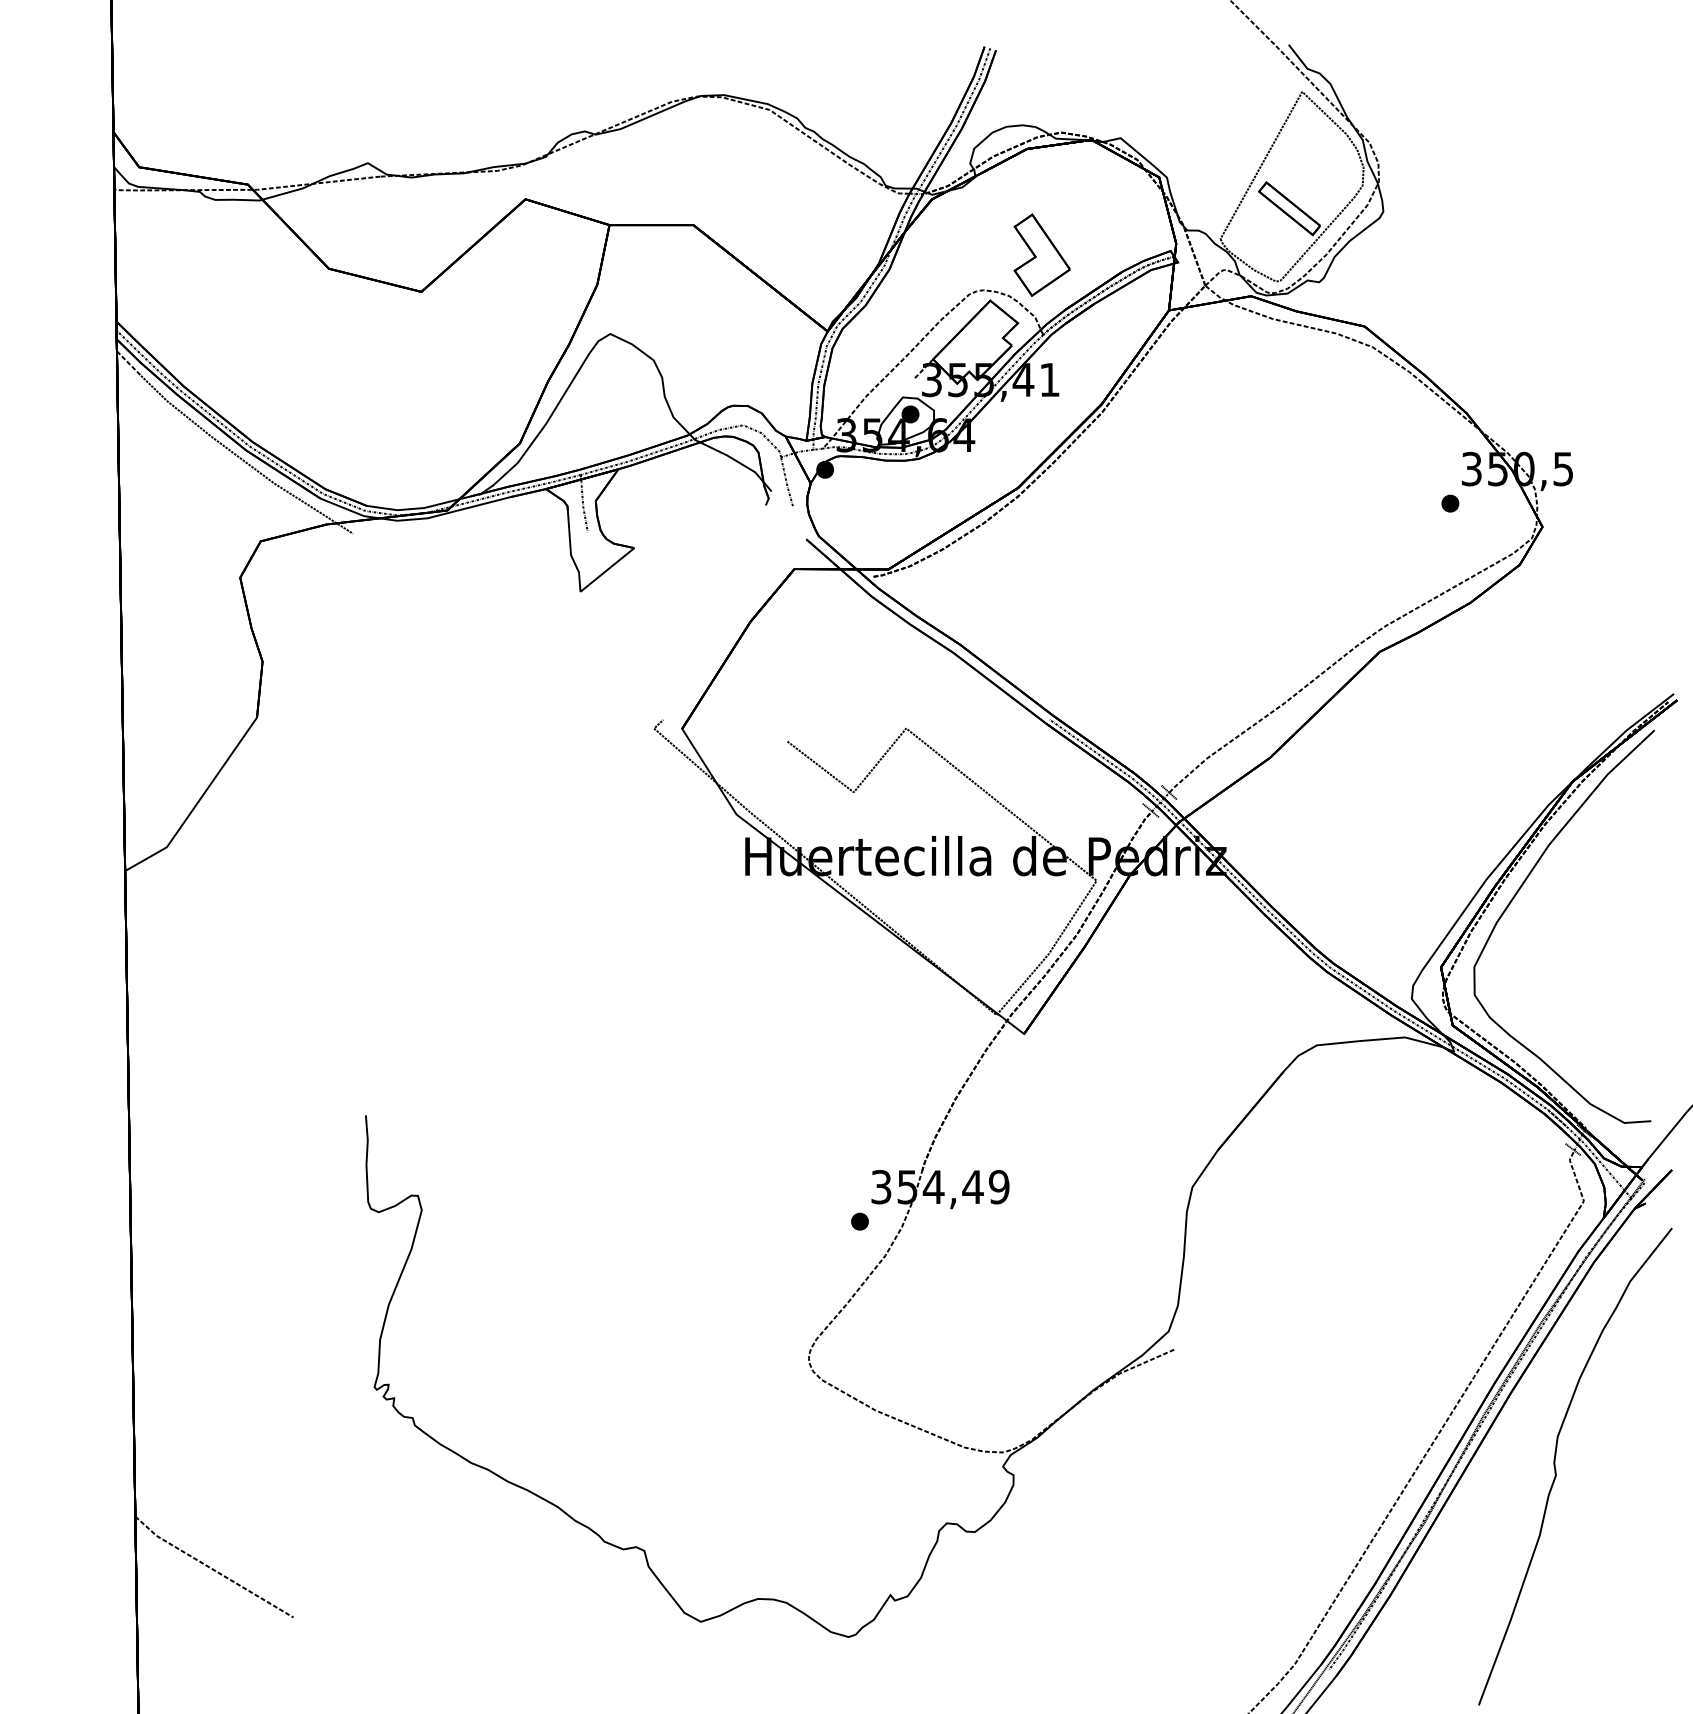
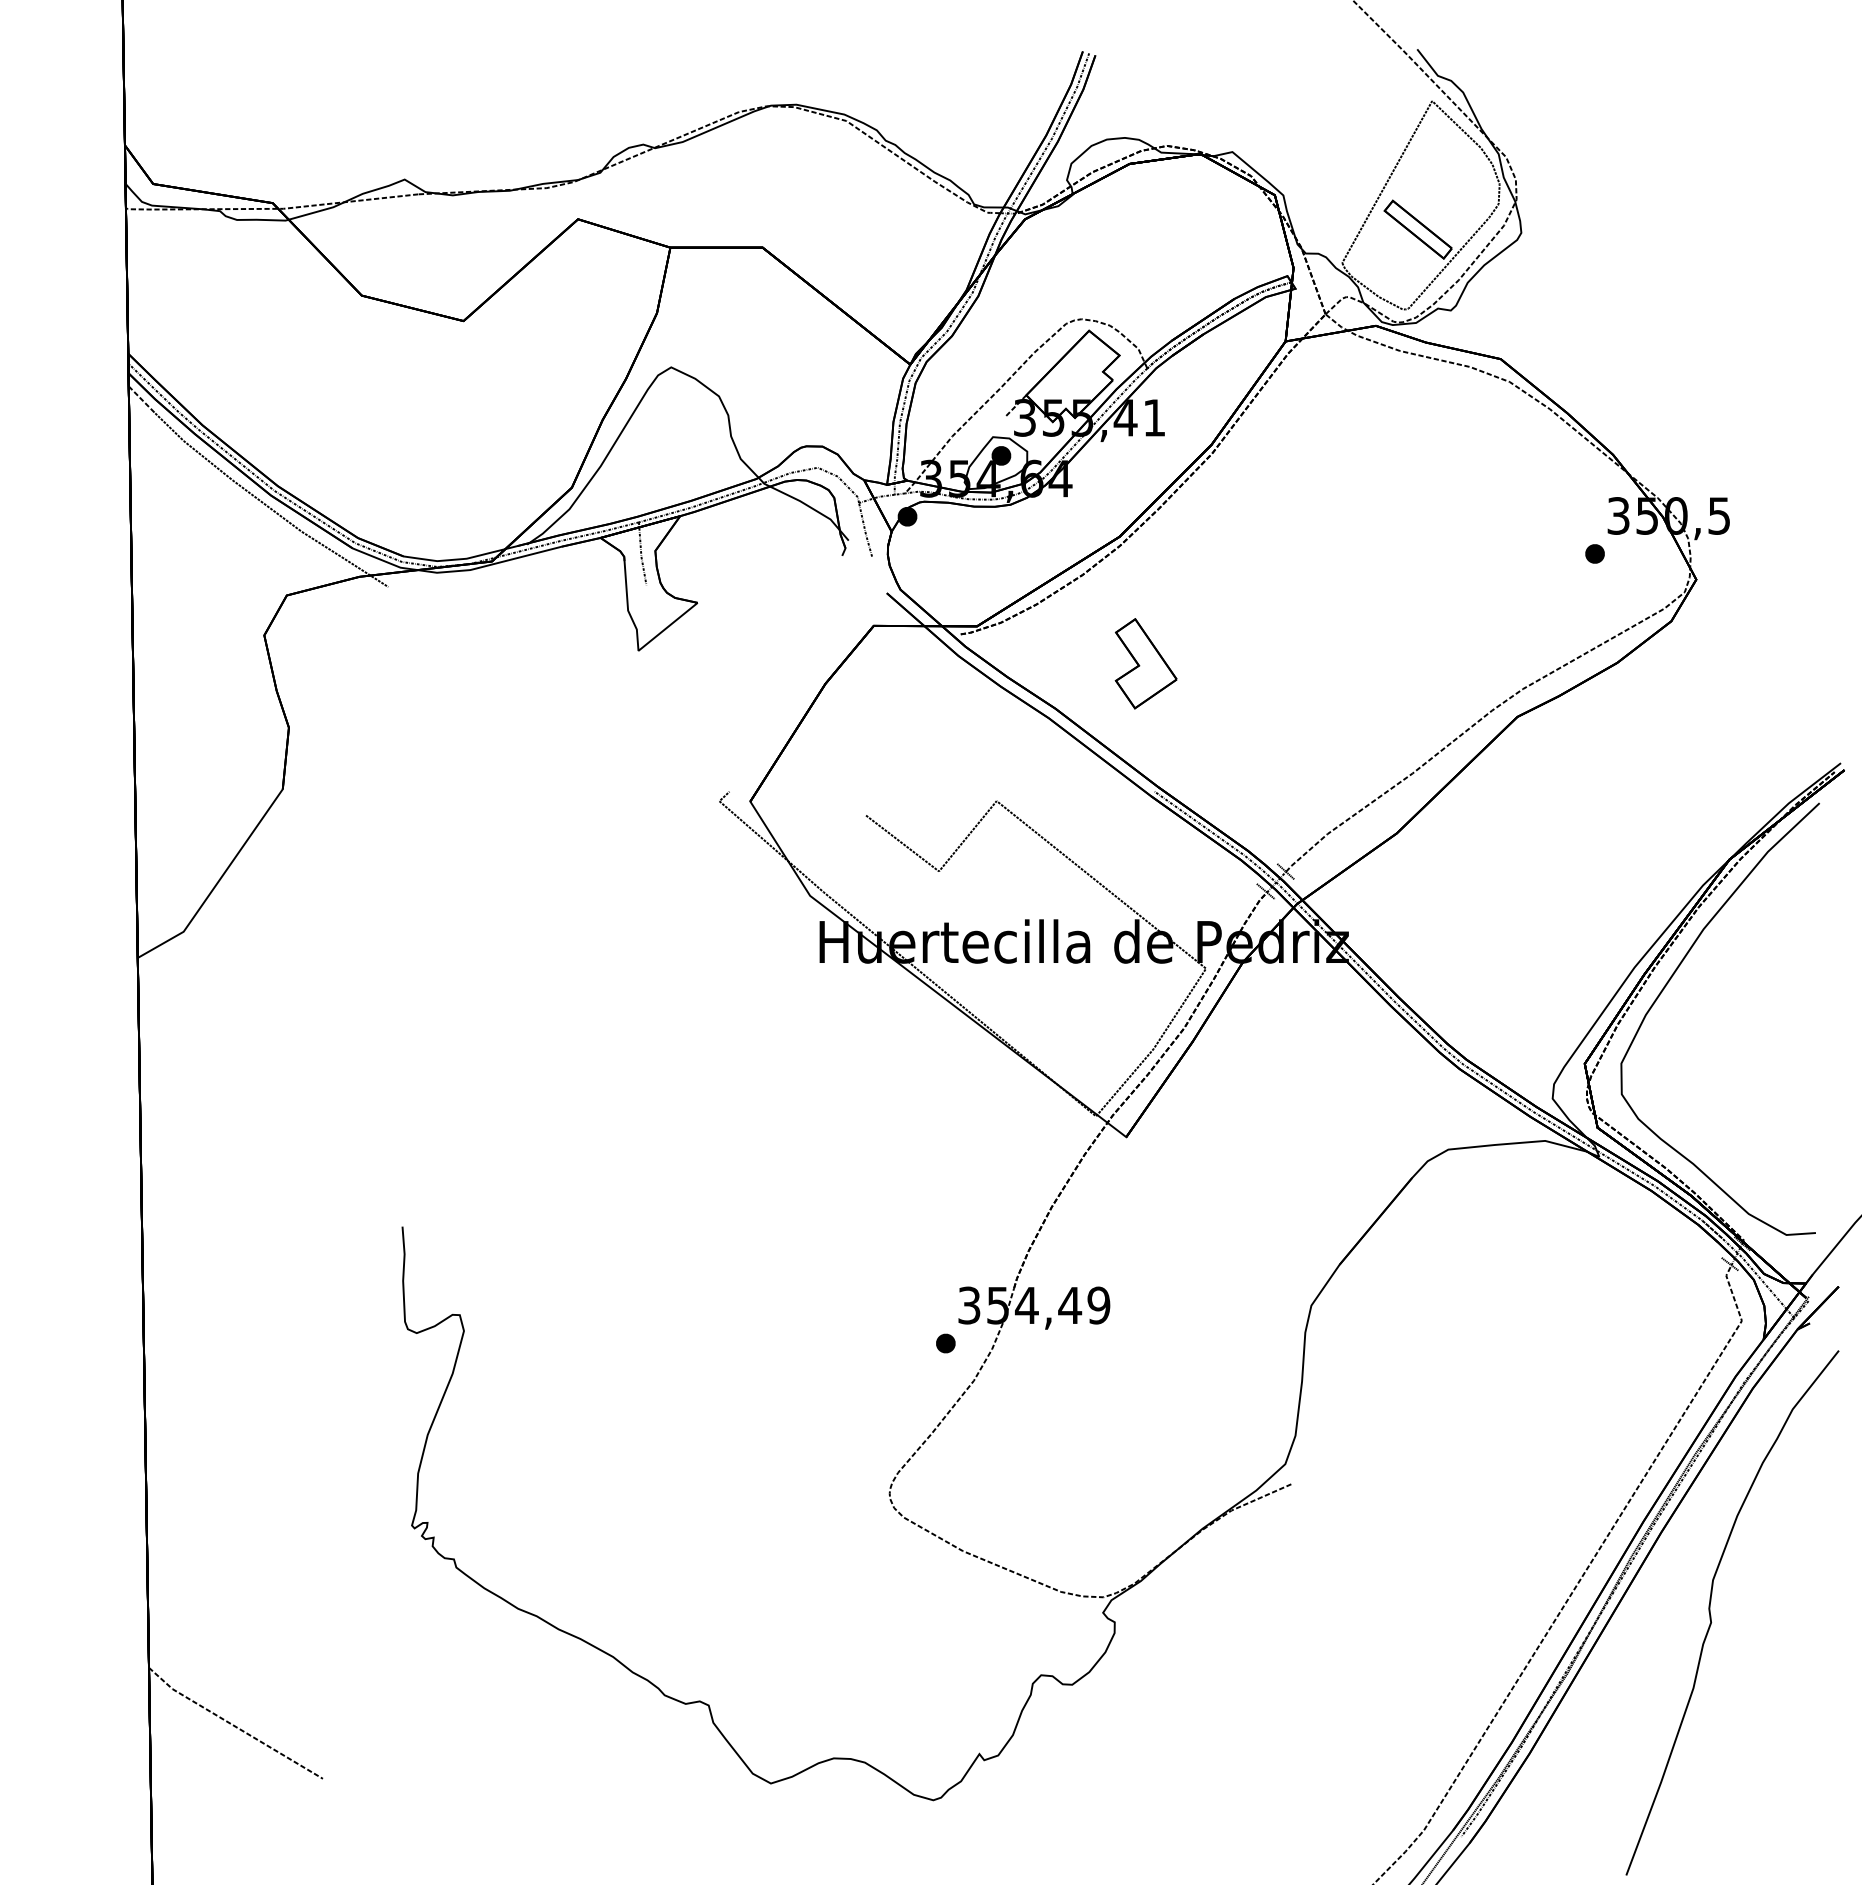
part: (1041, 254) -> (1145, 663), moved

